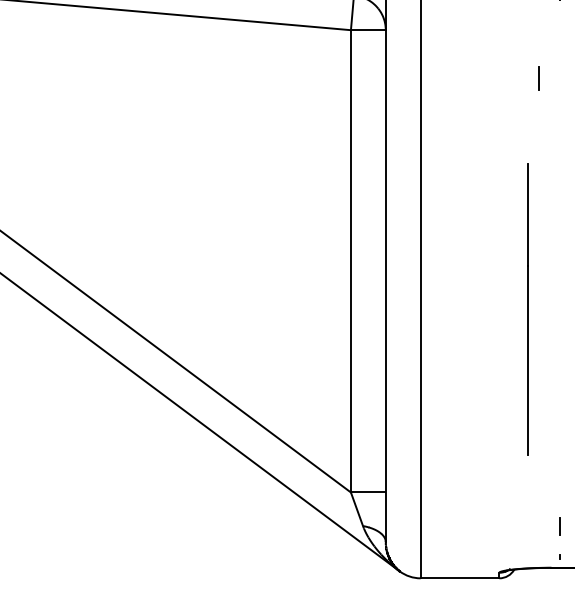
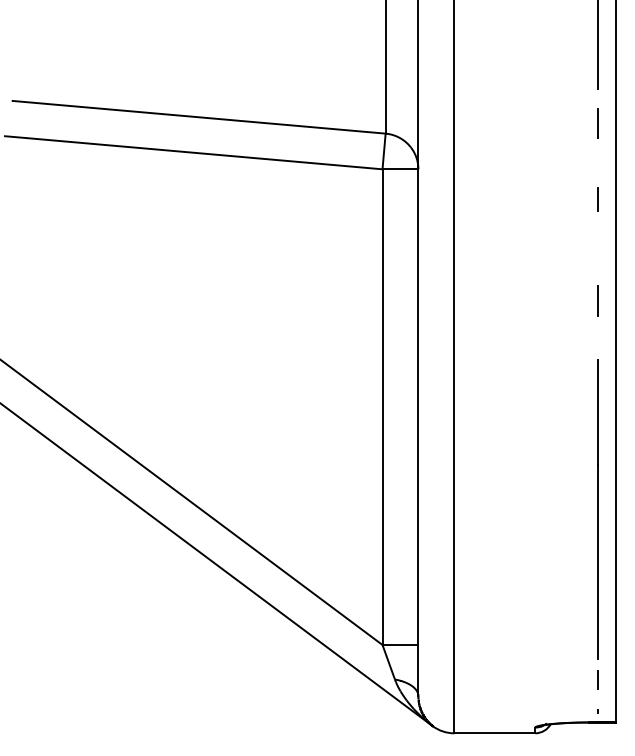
line: (538, 78) -> (597, 199), moved
line: (559, 157) -> (597, 300), added
line: (527, 309) -> (597, 509), moved

